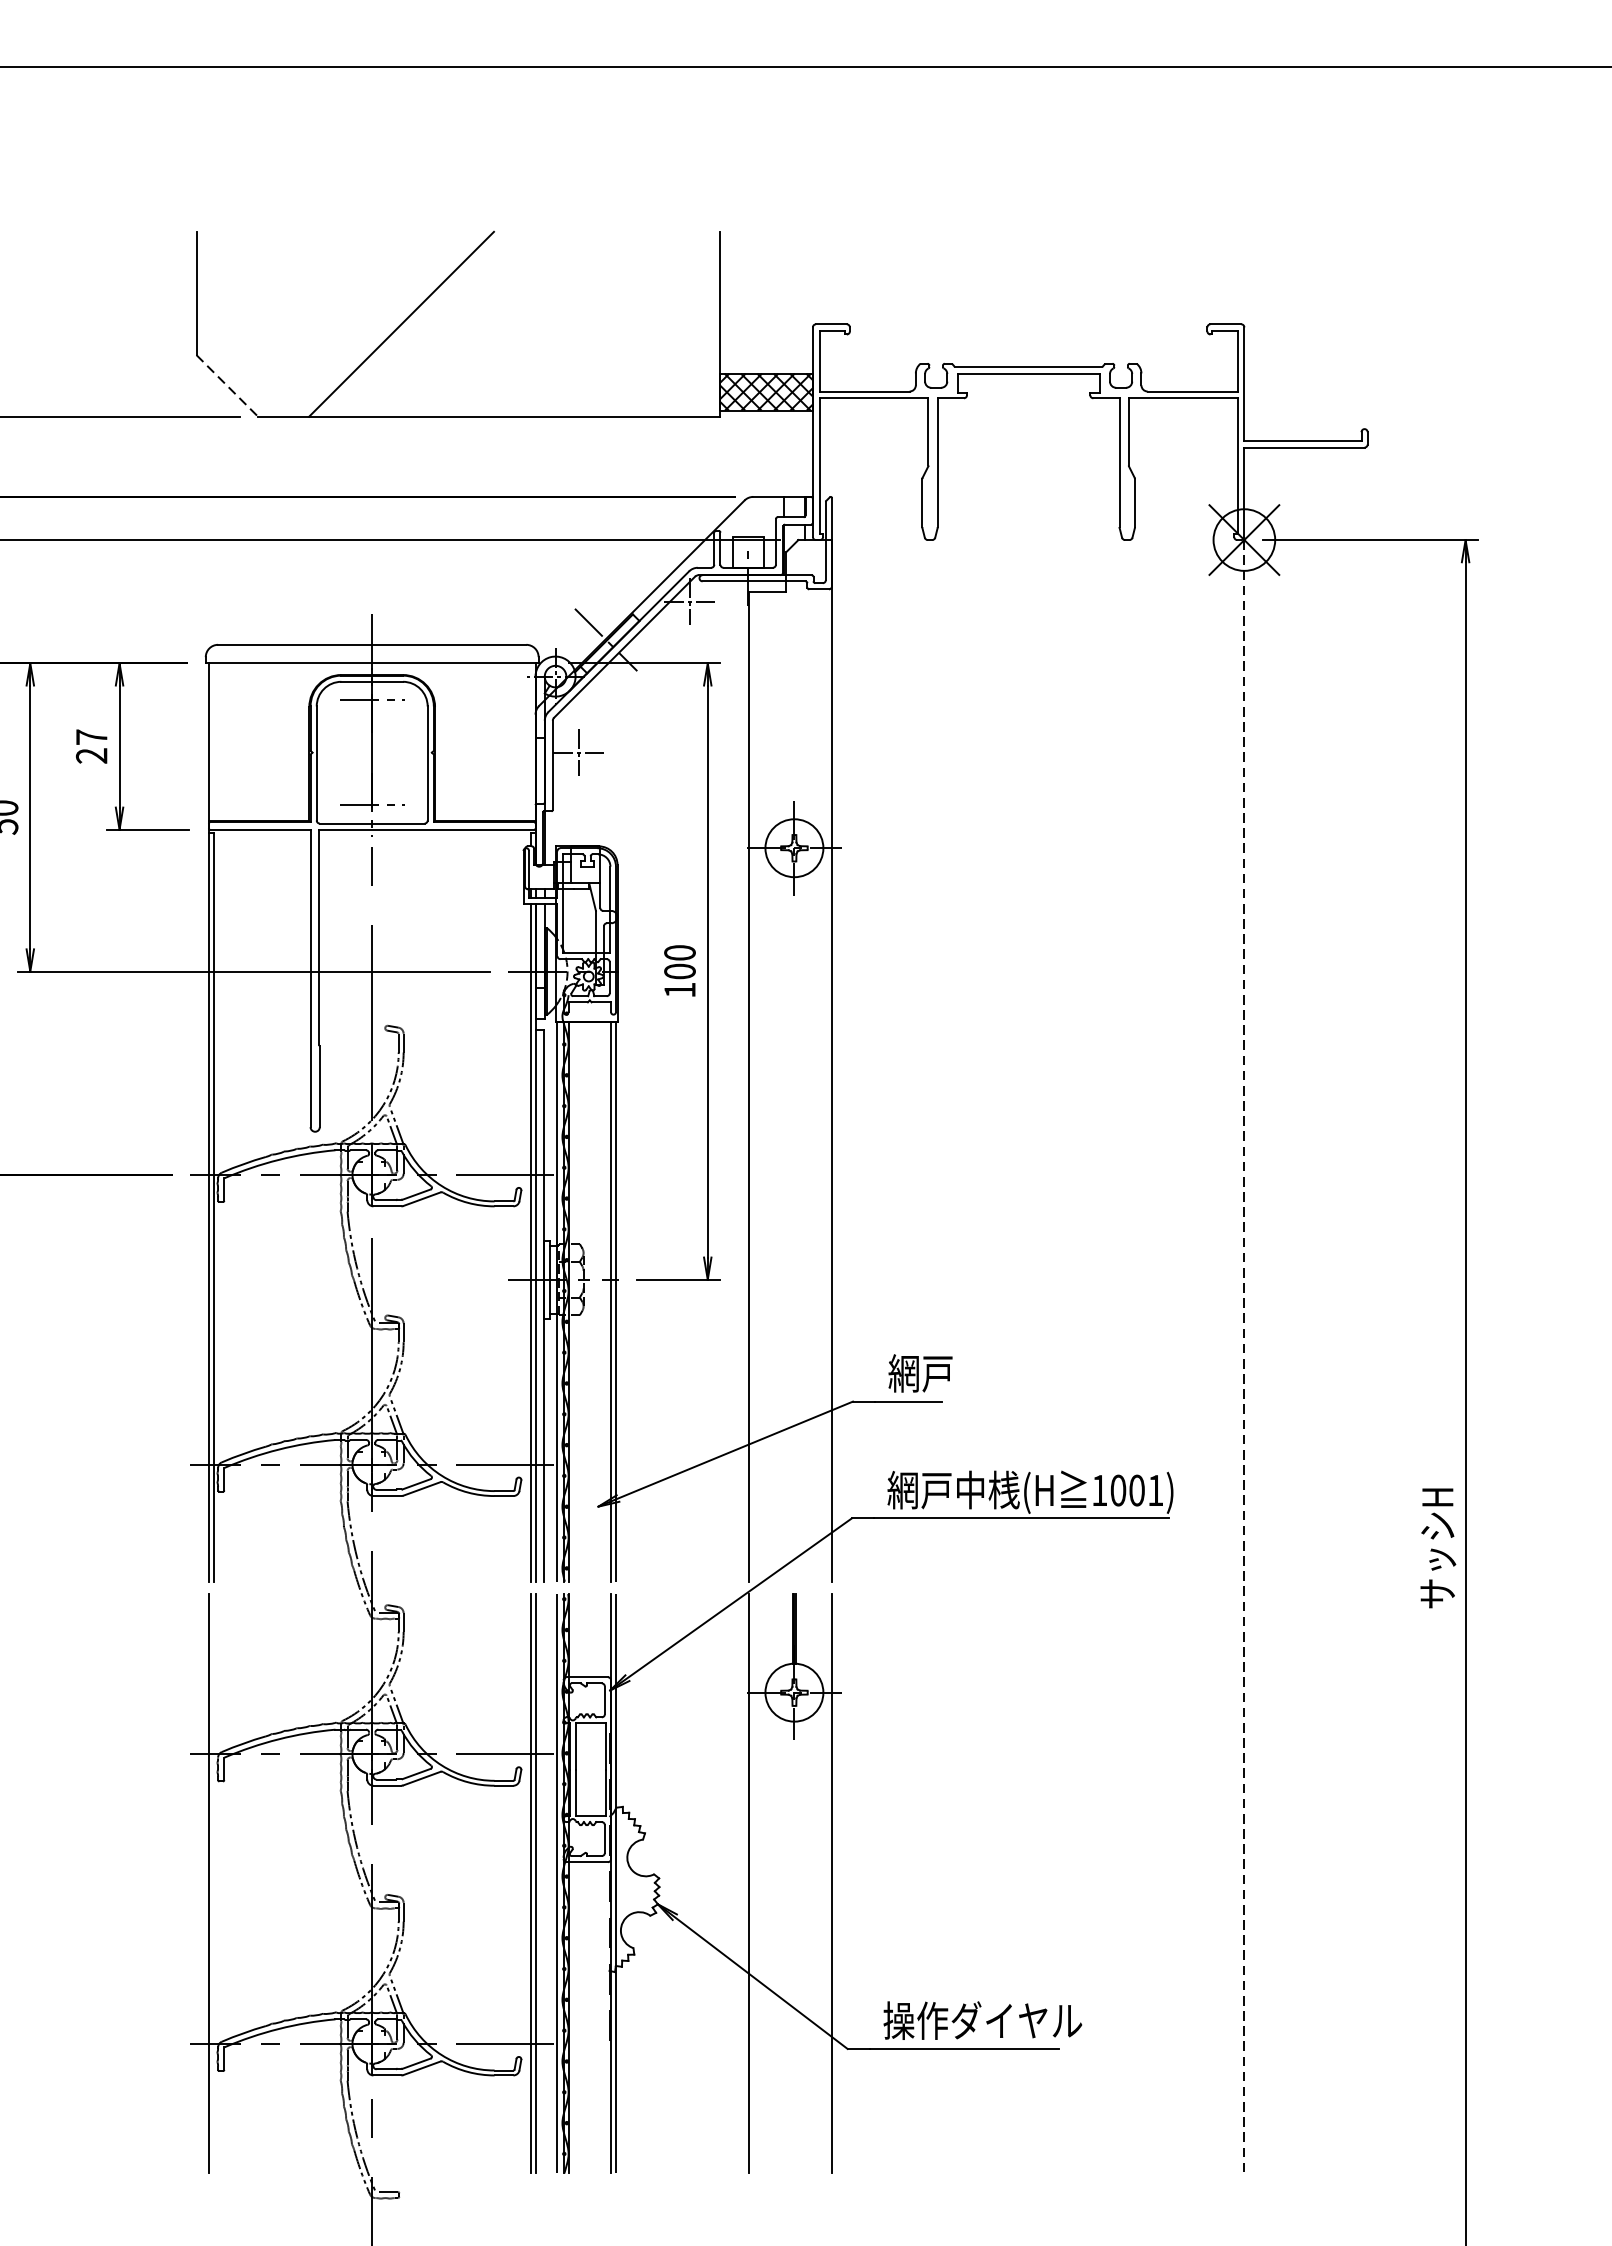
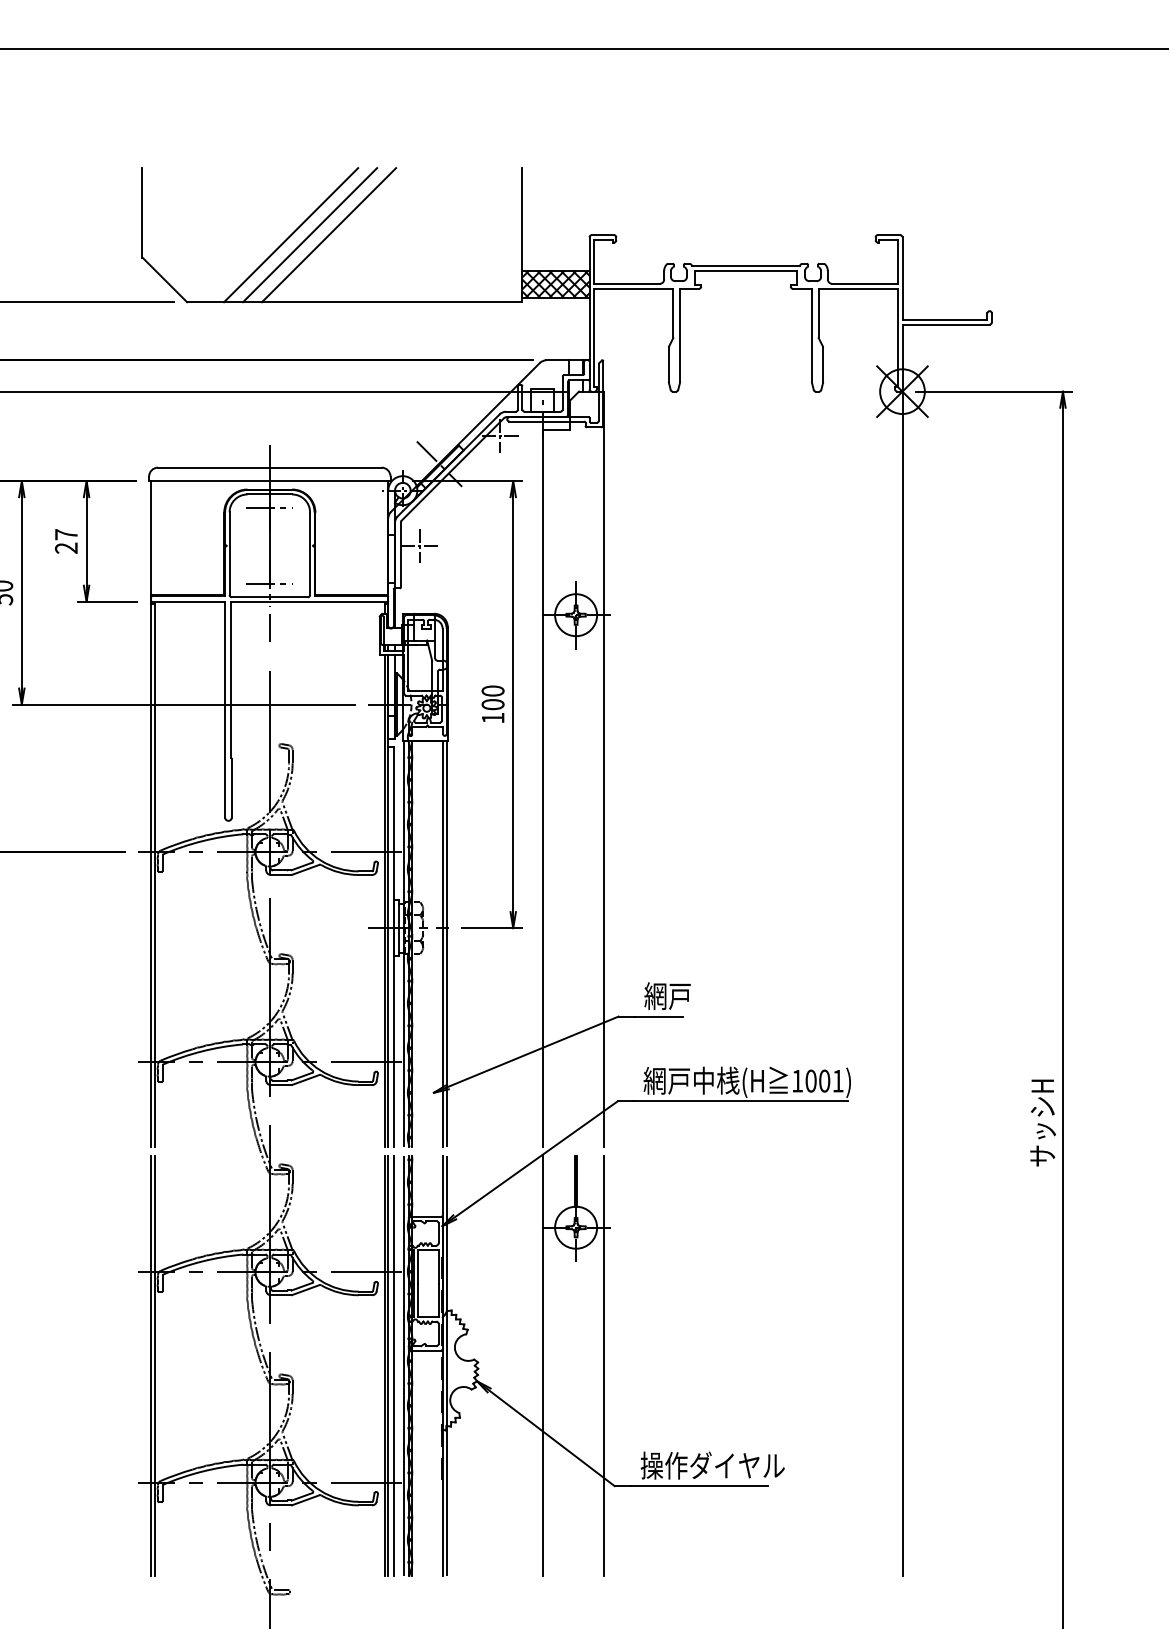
line: (428, 324) -> (310, 235), added
line: (453, 324) -> (328, 235), added
line: (226, 385) -> (164, 279), dashed -> solid
line: (1244, 1357) -> (902, 984), dashed -> solid
line: (213, 1883) -> (154, 1366), added
line: (544, 1883) -> (394, 1366), added

